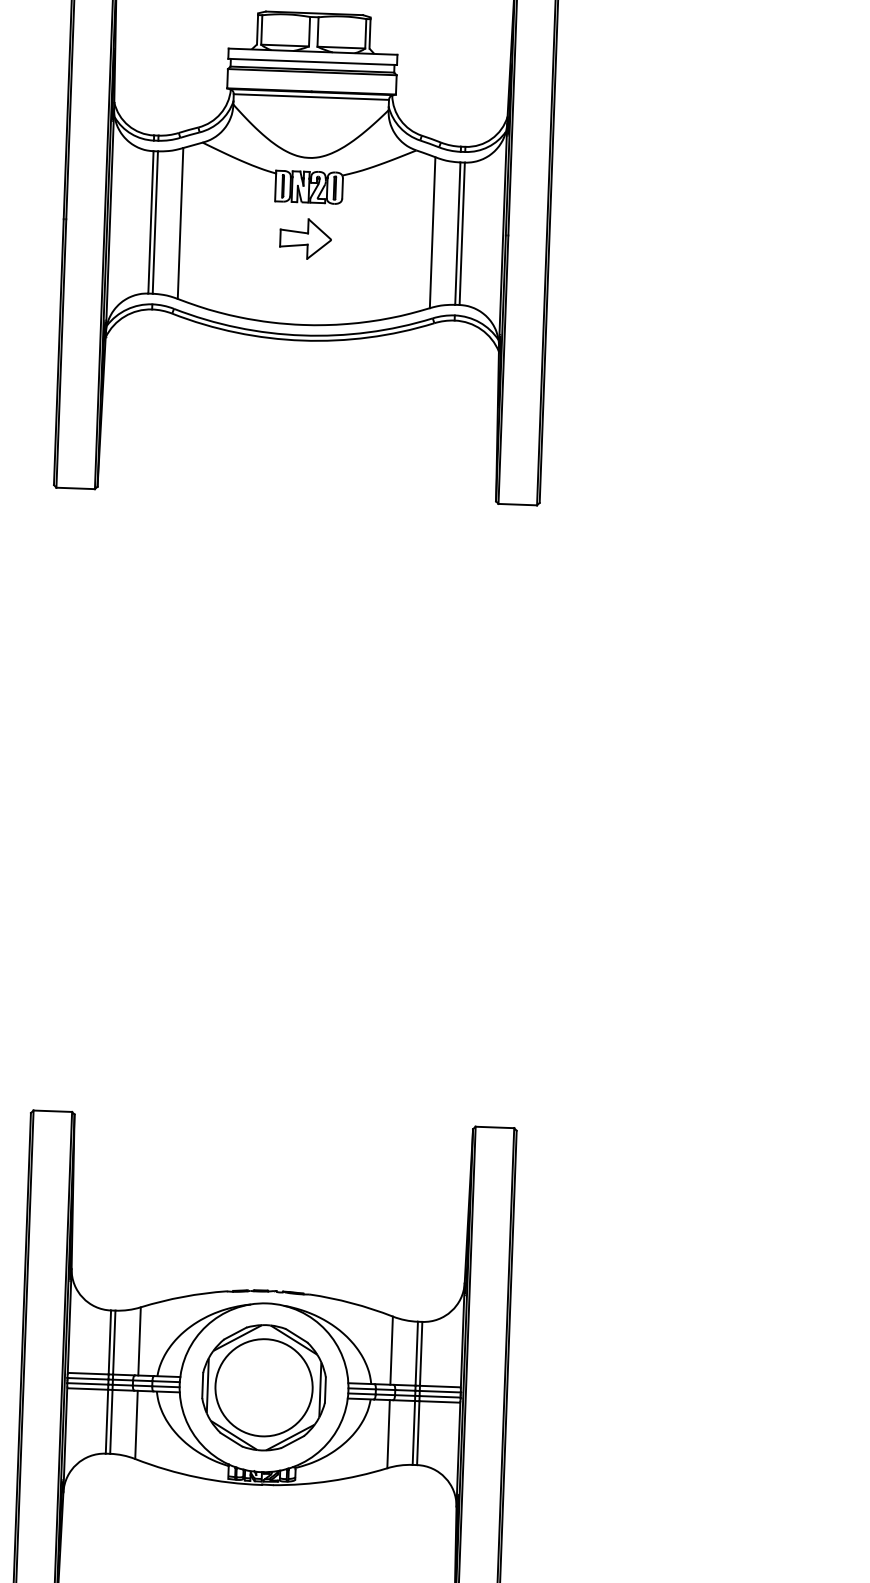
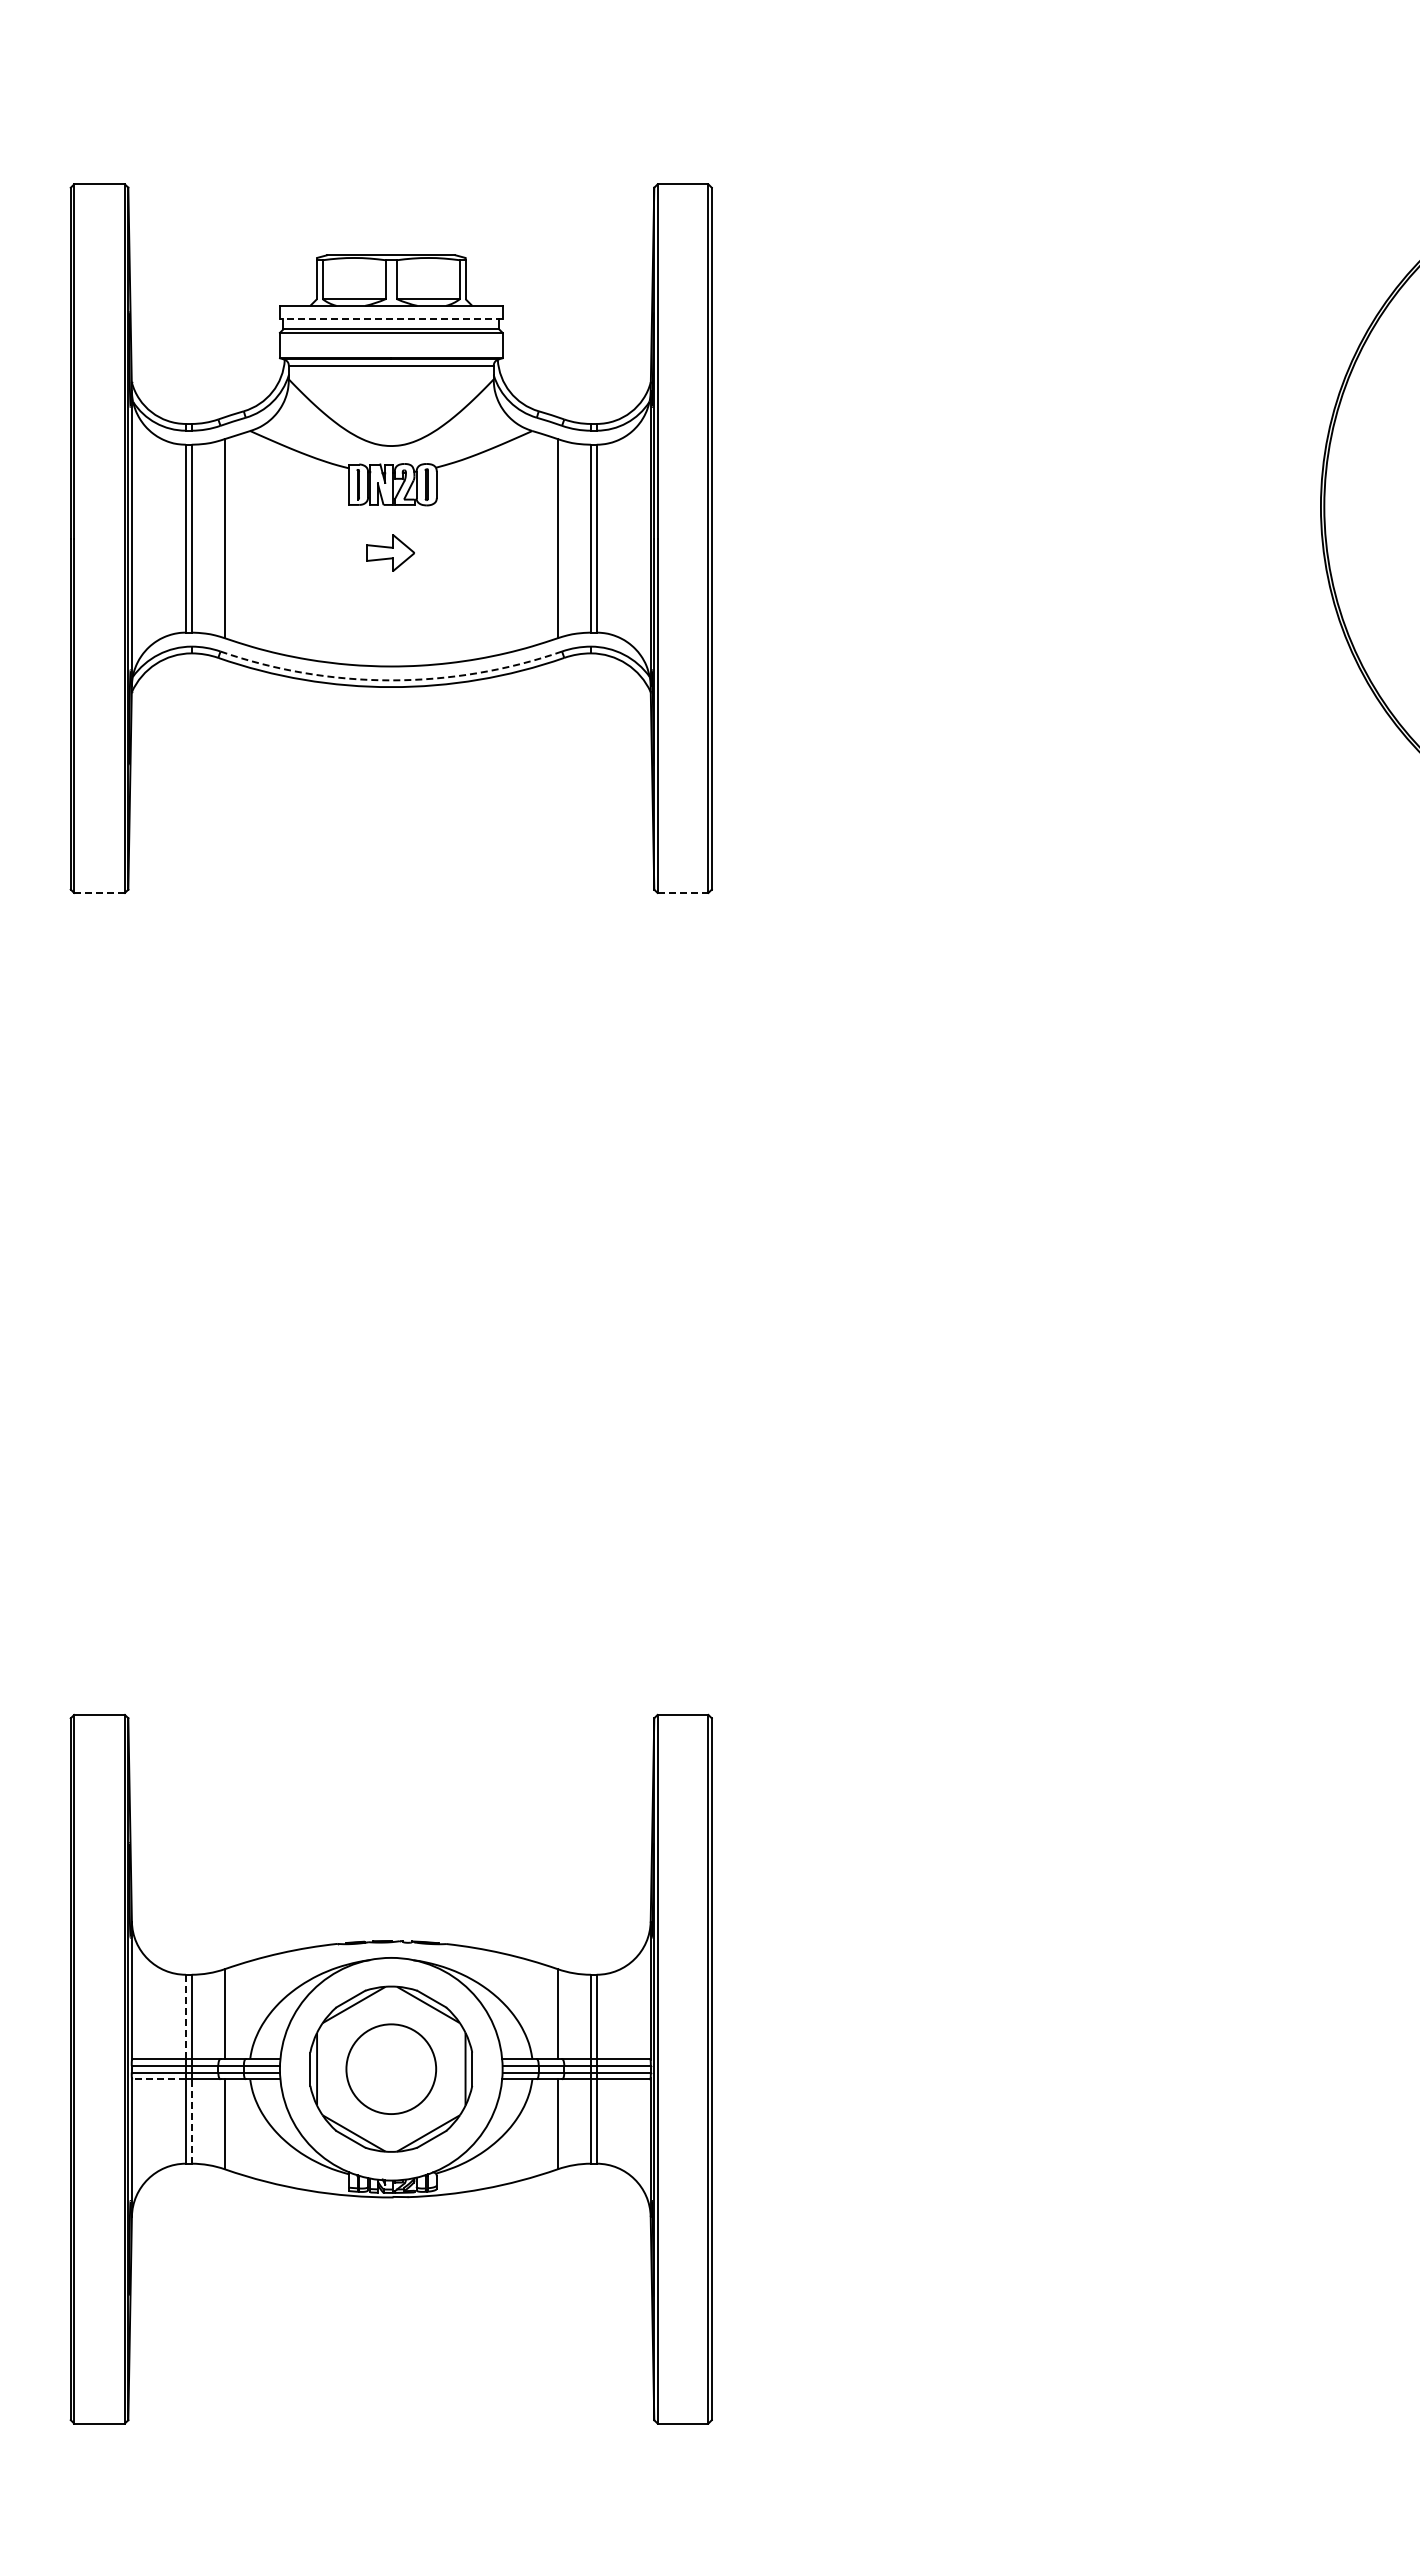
line: (312, 62) -> (390, 319), solid -> dashed
part: (305, 238) -> (390, 552), size x0.7
arc: (302, 335) -> (391, 680), solid -> dashed
line: (76, 488) -> (100, 892), solid -> dashed
line: (518, 504) -> (683, 892), solid -> dashed
line: (109, 1342) -> (185, 2016), solid -> dashed
circle: (264, 1388) -> (391, 2069), size x0.7
line: (87, 1389) -> (158, 2079), solid -> dashed
line: (111, 1421) -> (191, 2121), solid -> dashed

